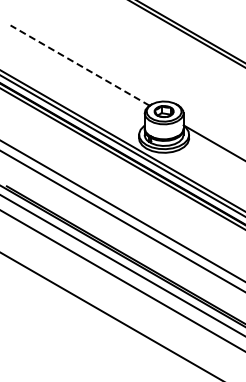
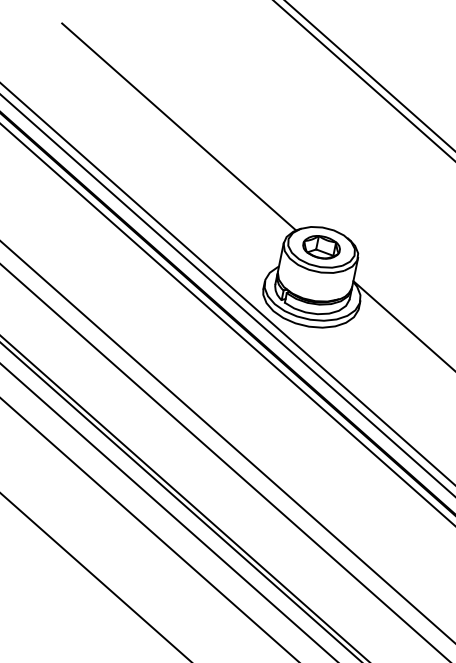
line: (79, 65) -> (178, 126), dashed -> solid

